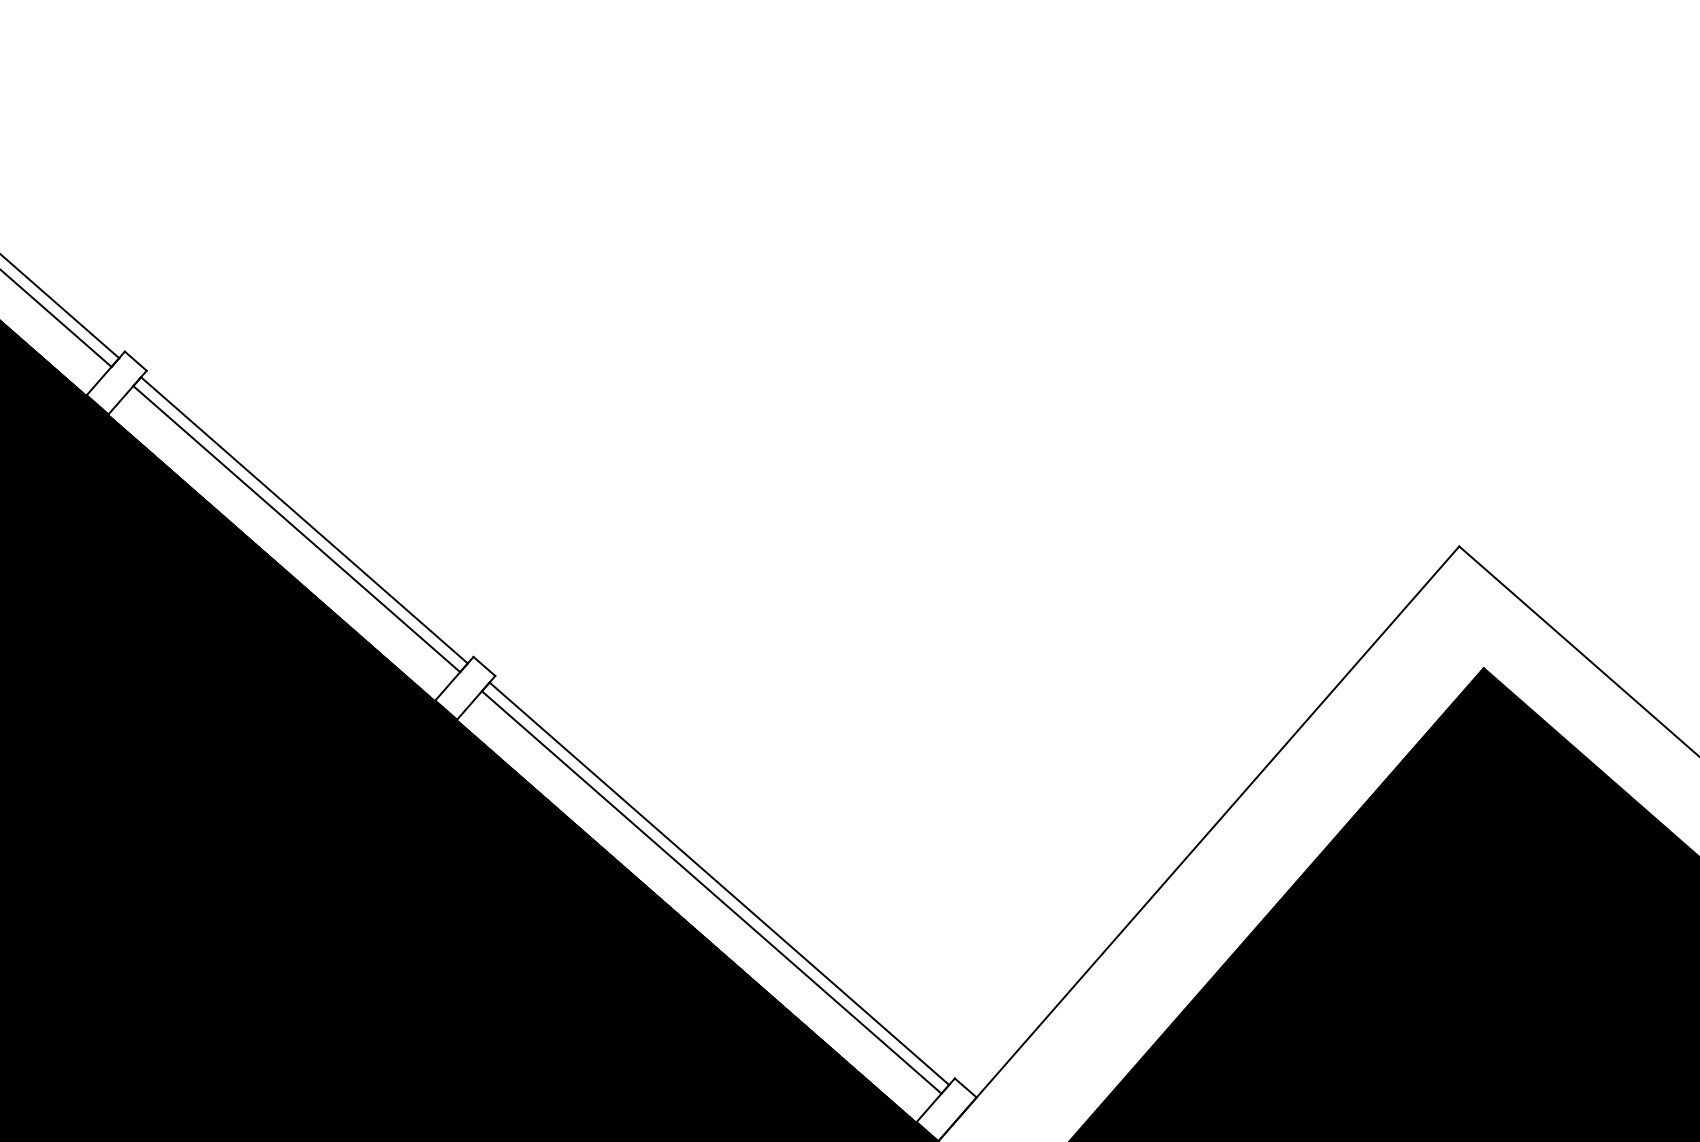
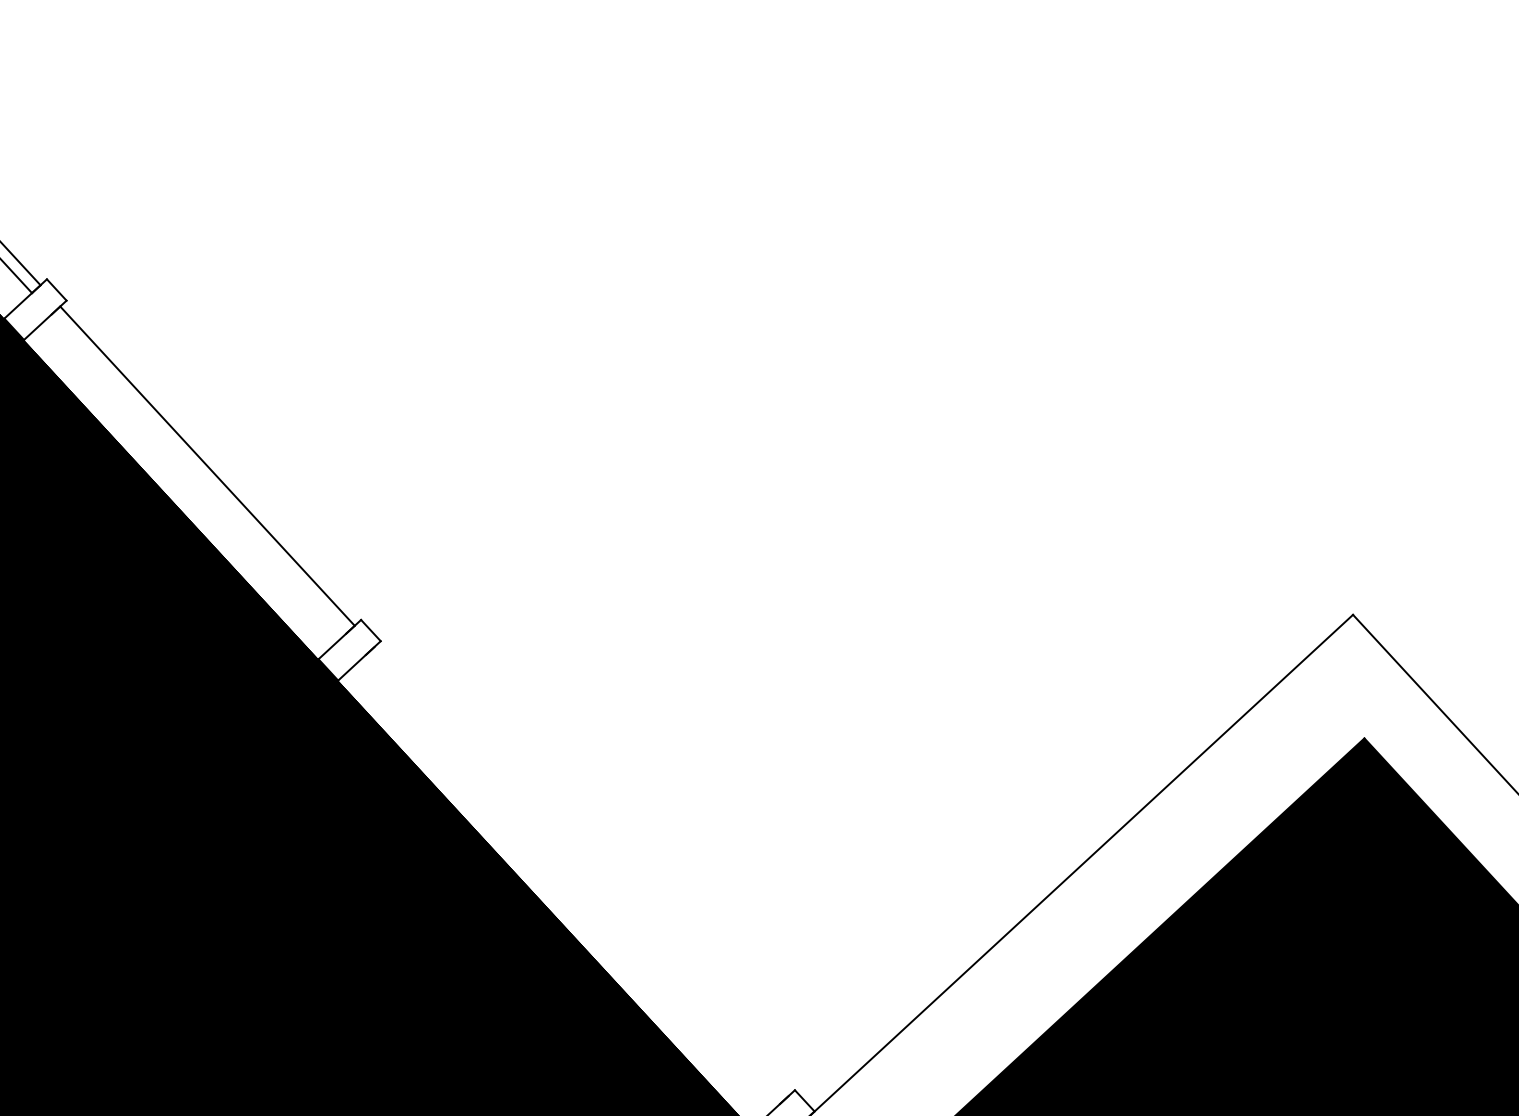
line: (296, 529) -> (198, 474), removed
line: (719, 883) -> (581, 871), removed
line: (711, 892) -> (572, 879), removed

